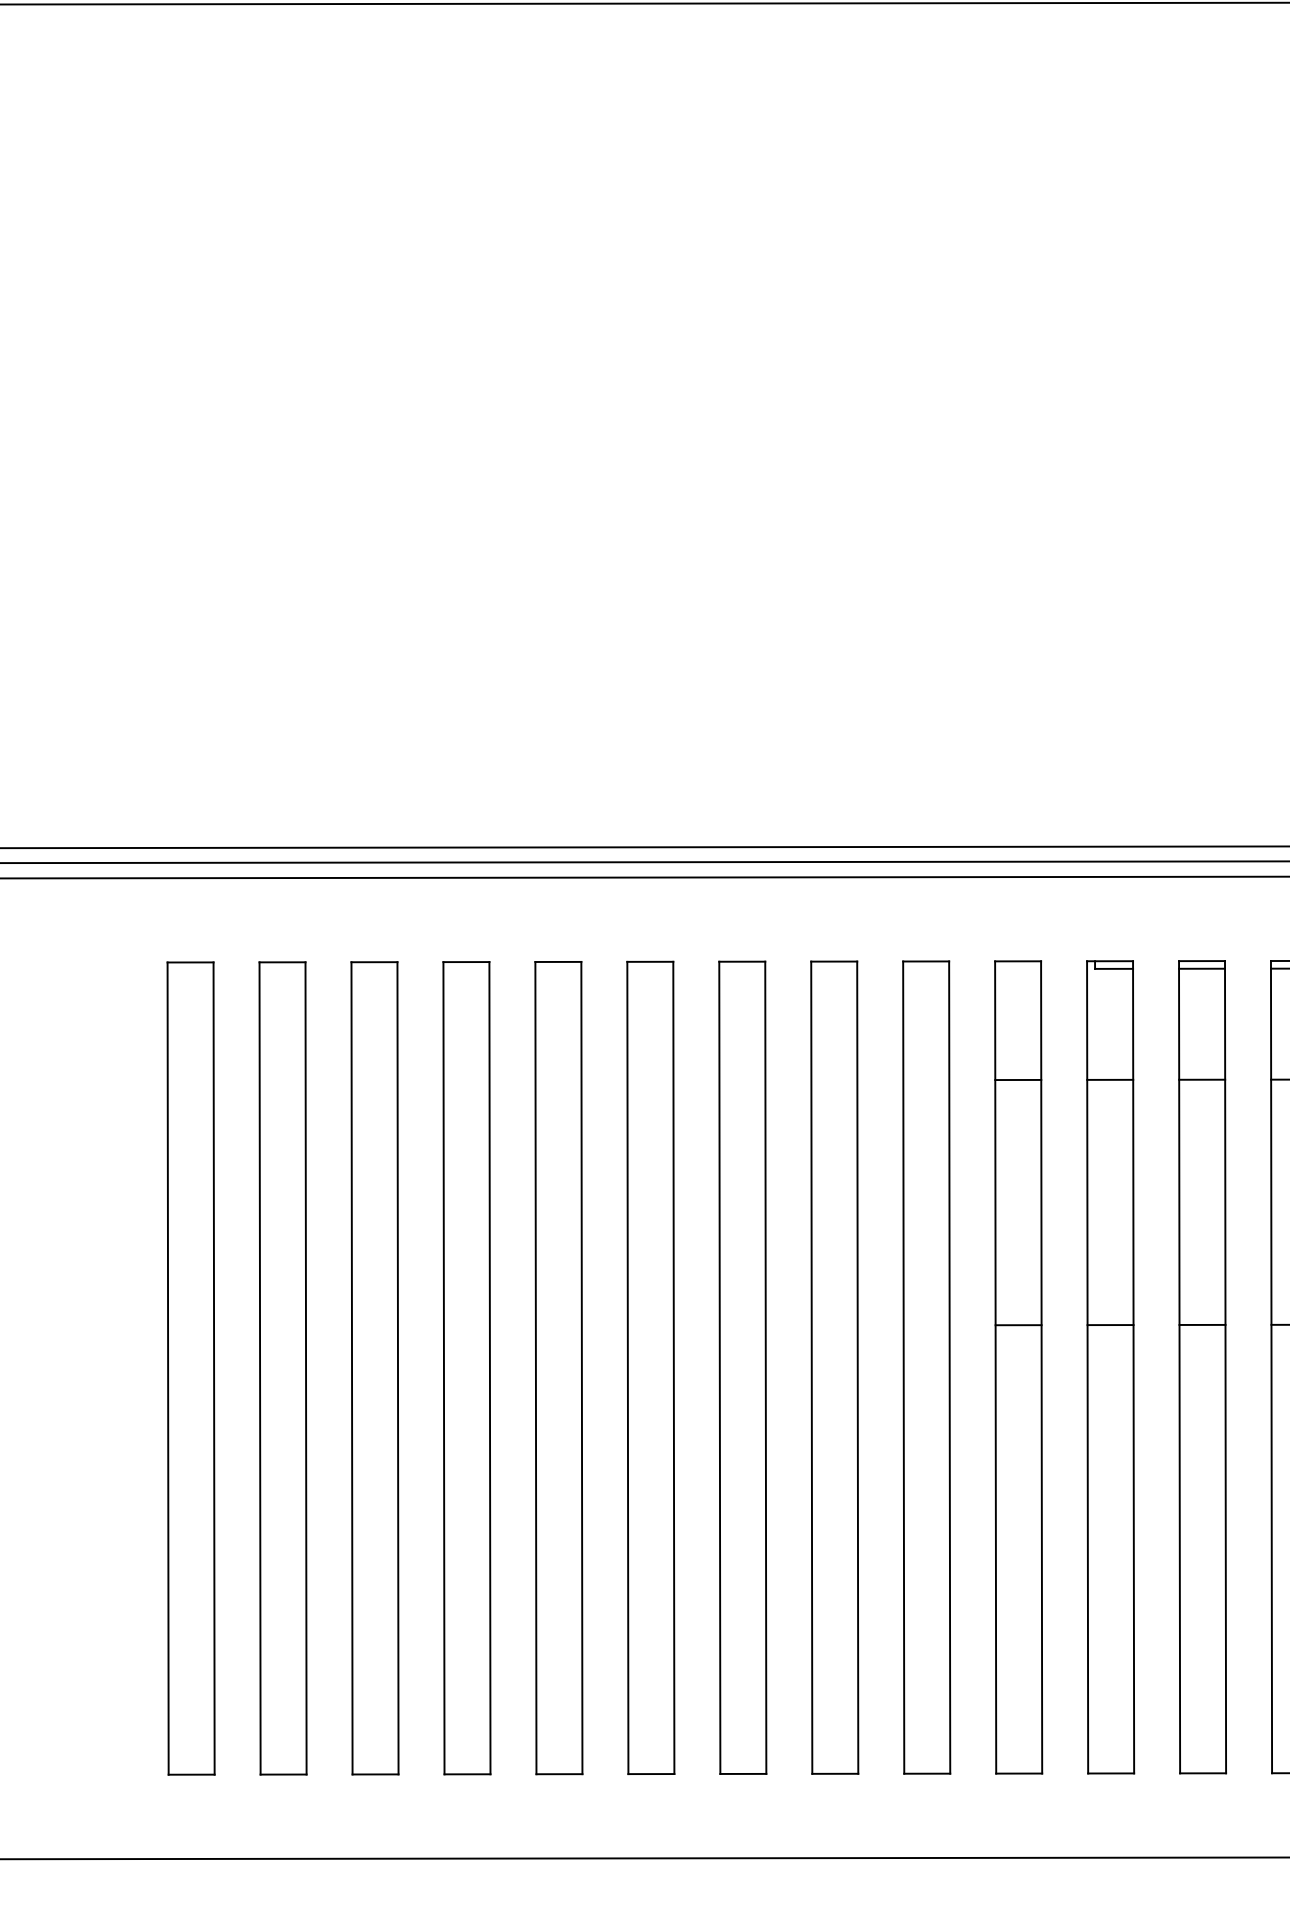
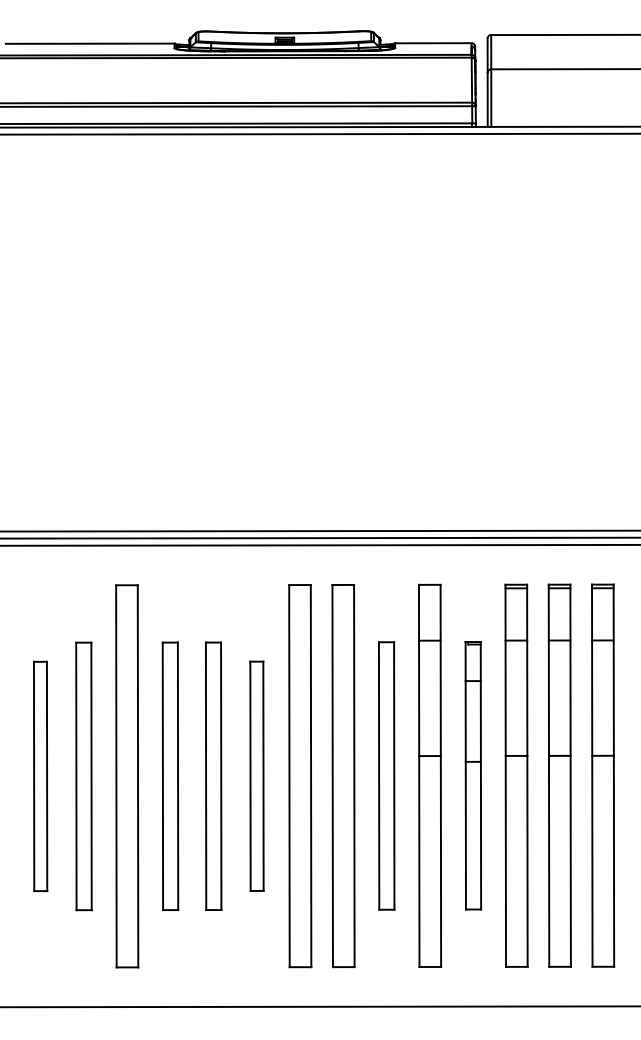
part: (926, 1366) -> (386, 775), size x0.7
part: (1111, 1366) -> (473, 775), size x0.7
part: (190, 1368) -> (40, 776), size x0.6
part: (282, 1368) -> (83, 776), size x0.7
part: (466, 1368) -> (170, 776), size x0.7
part: (558, 1368) -> (213, 776), size x0.7
part: (649, 1368) -> (256, 776), size x0.6

